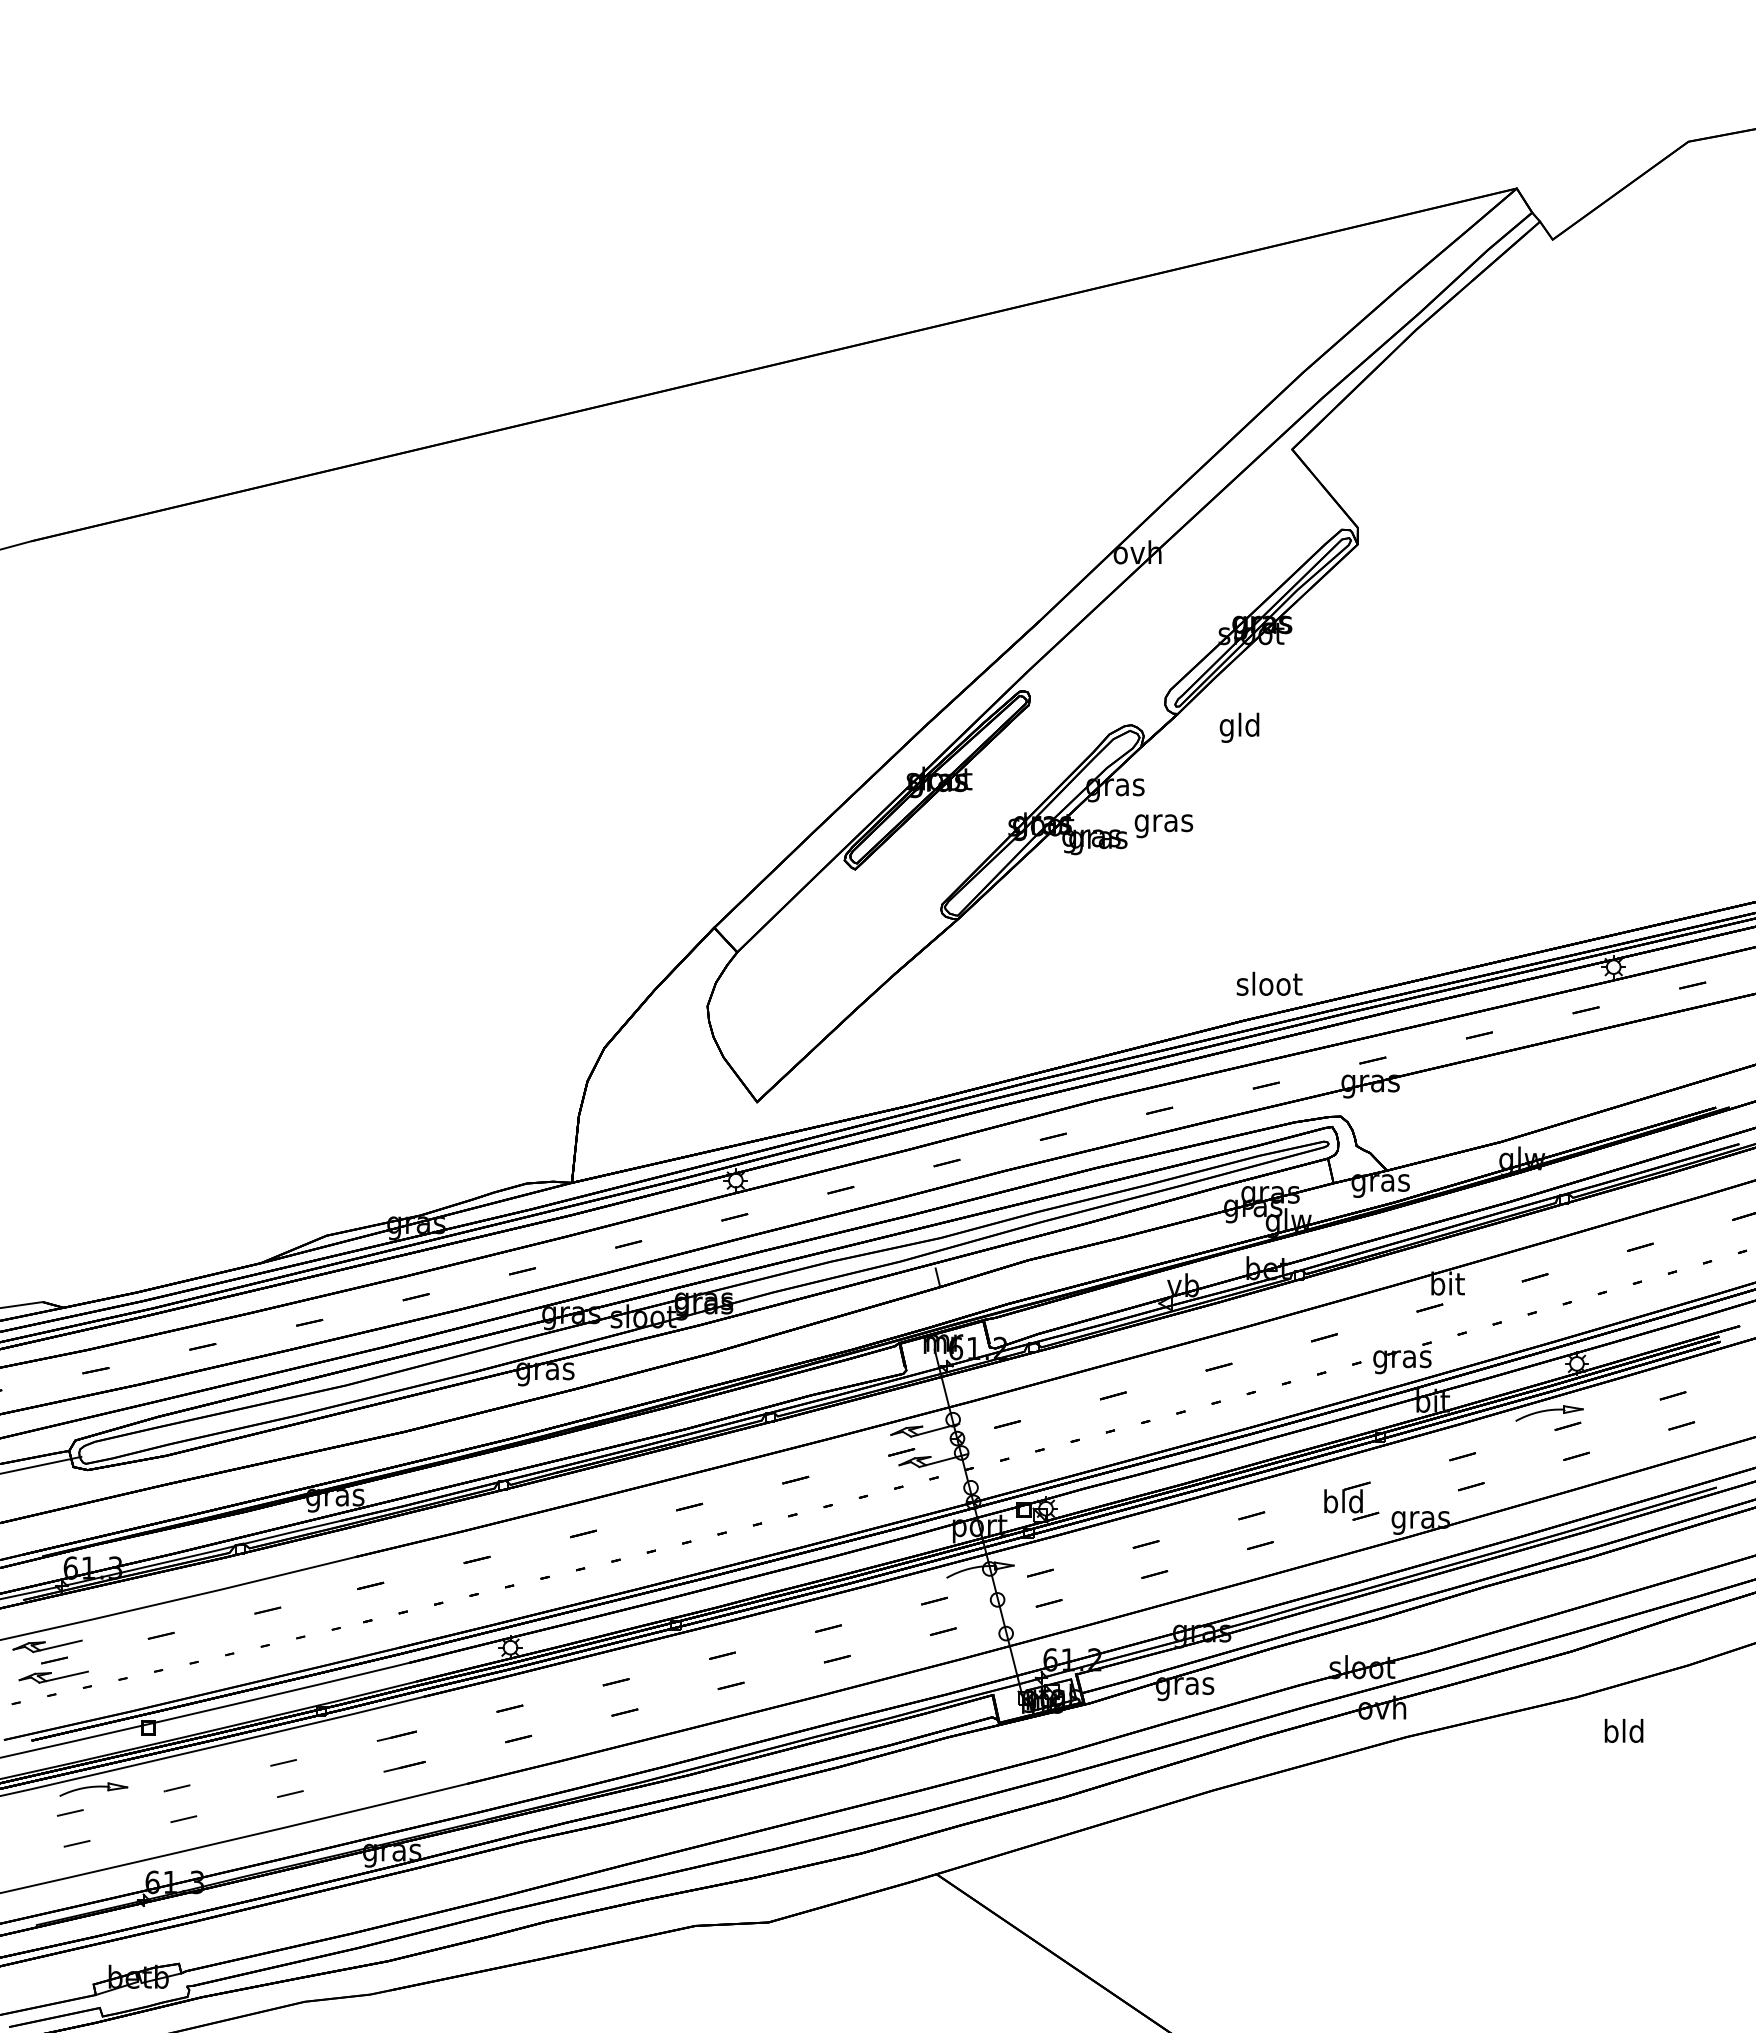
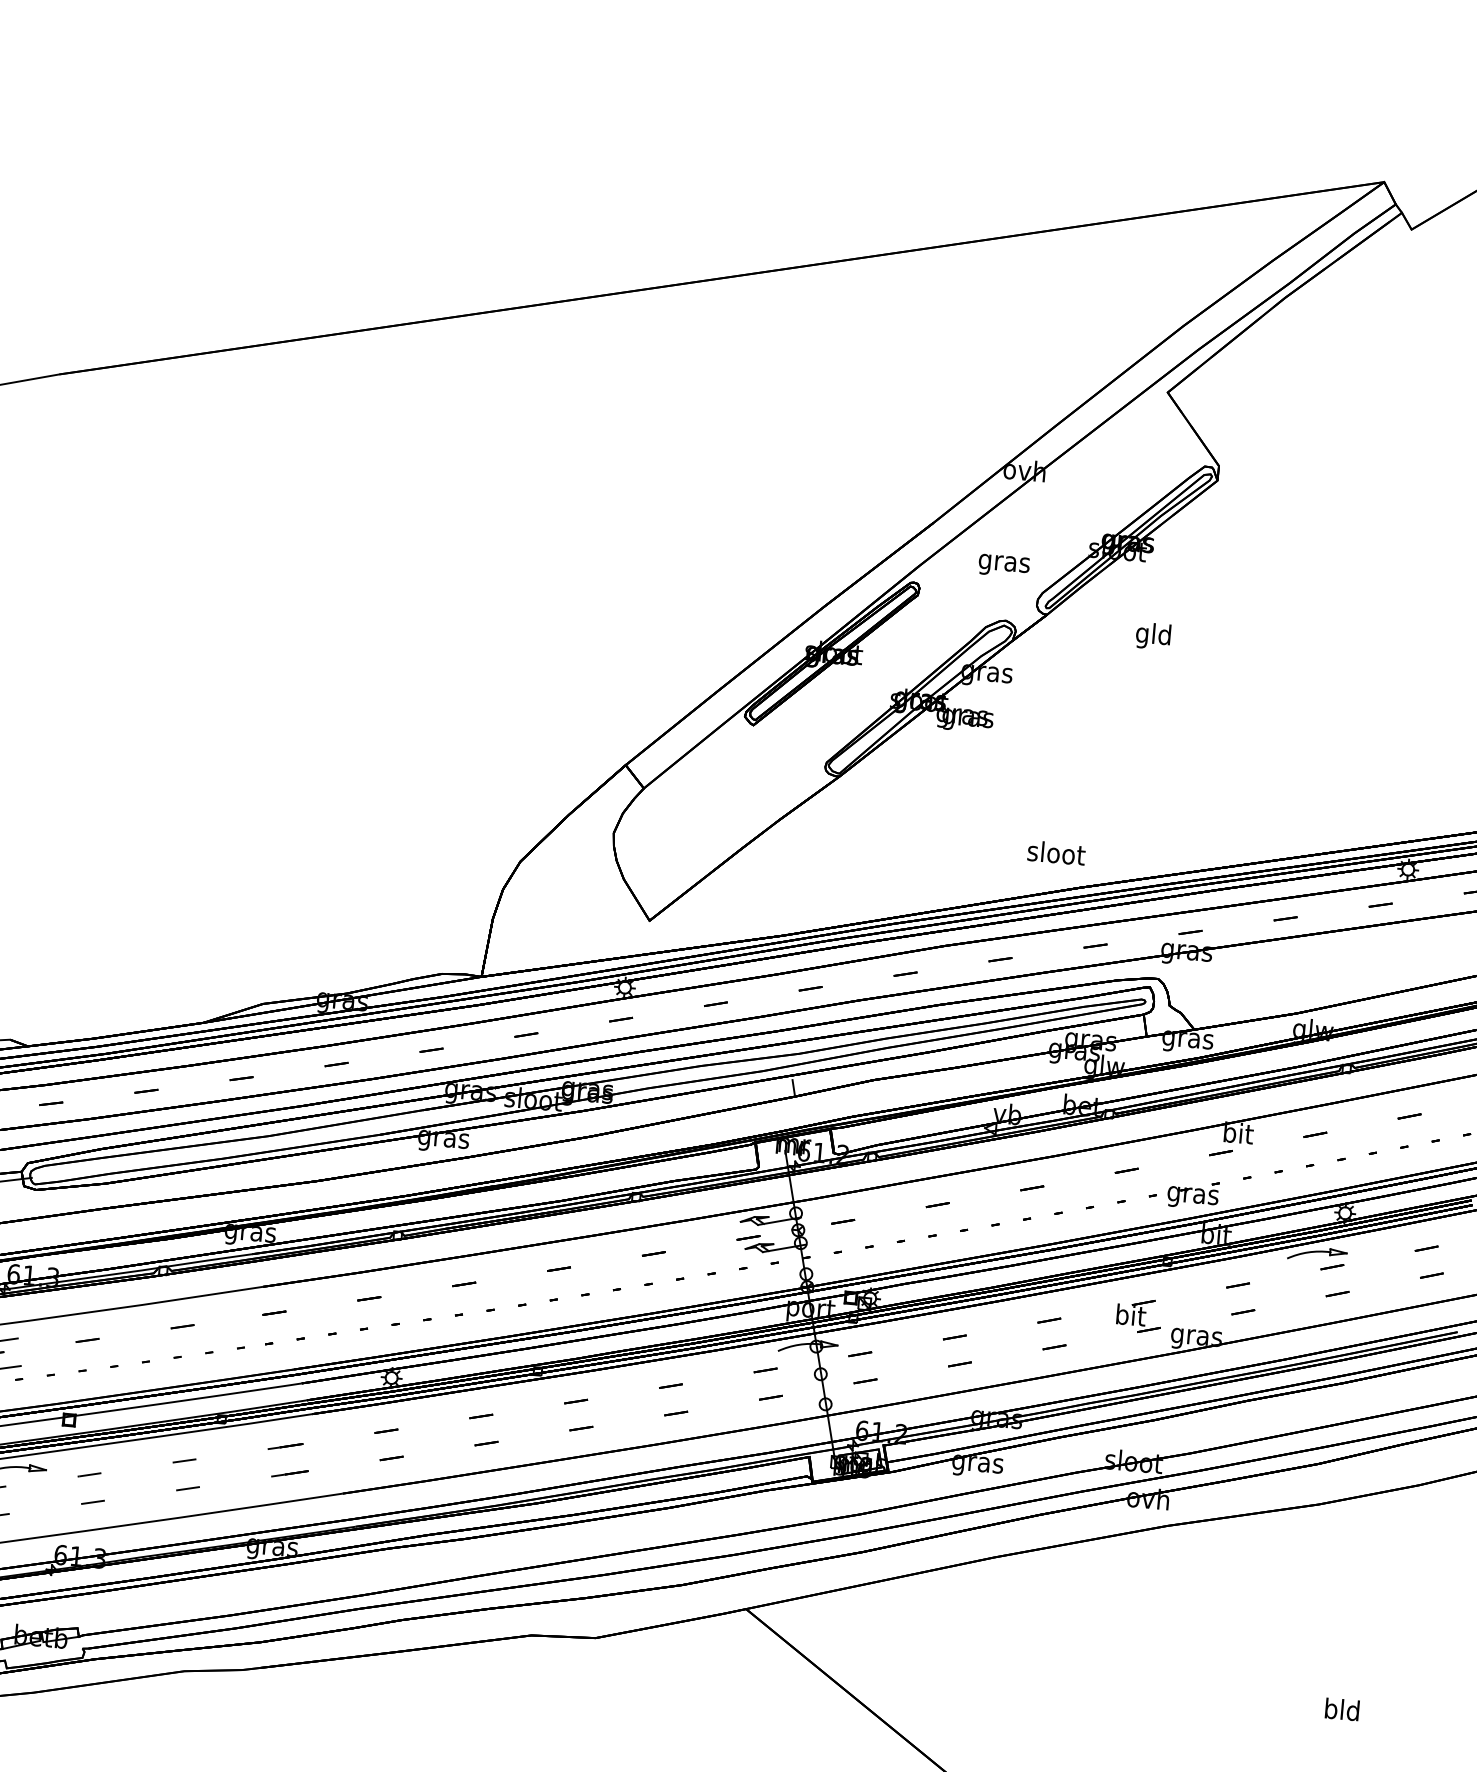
text: (1239, 727) -> (1153, 635), moved
text: (1163, 826) -> (1003, 566), moved
text: (1269, 983) -> (1056, 852), moved
text: (1343, 1501) -> (1130, 1315), bld -> bit
text: (1623, 1730) -> (1341, 1709), moved

